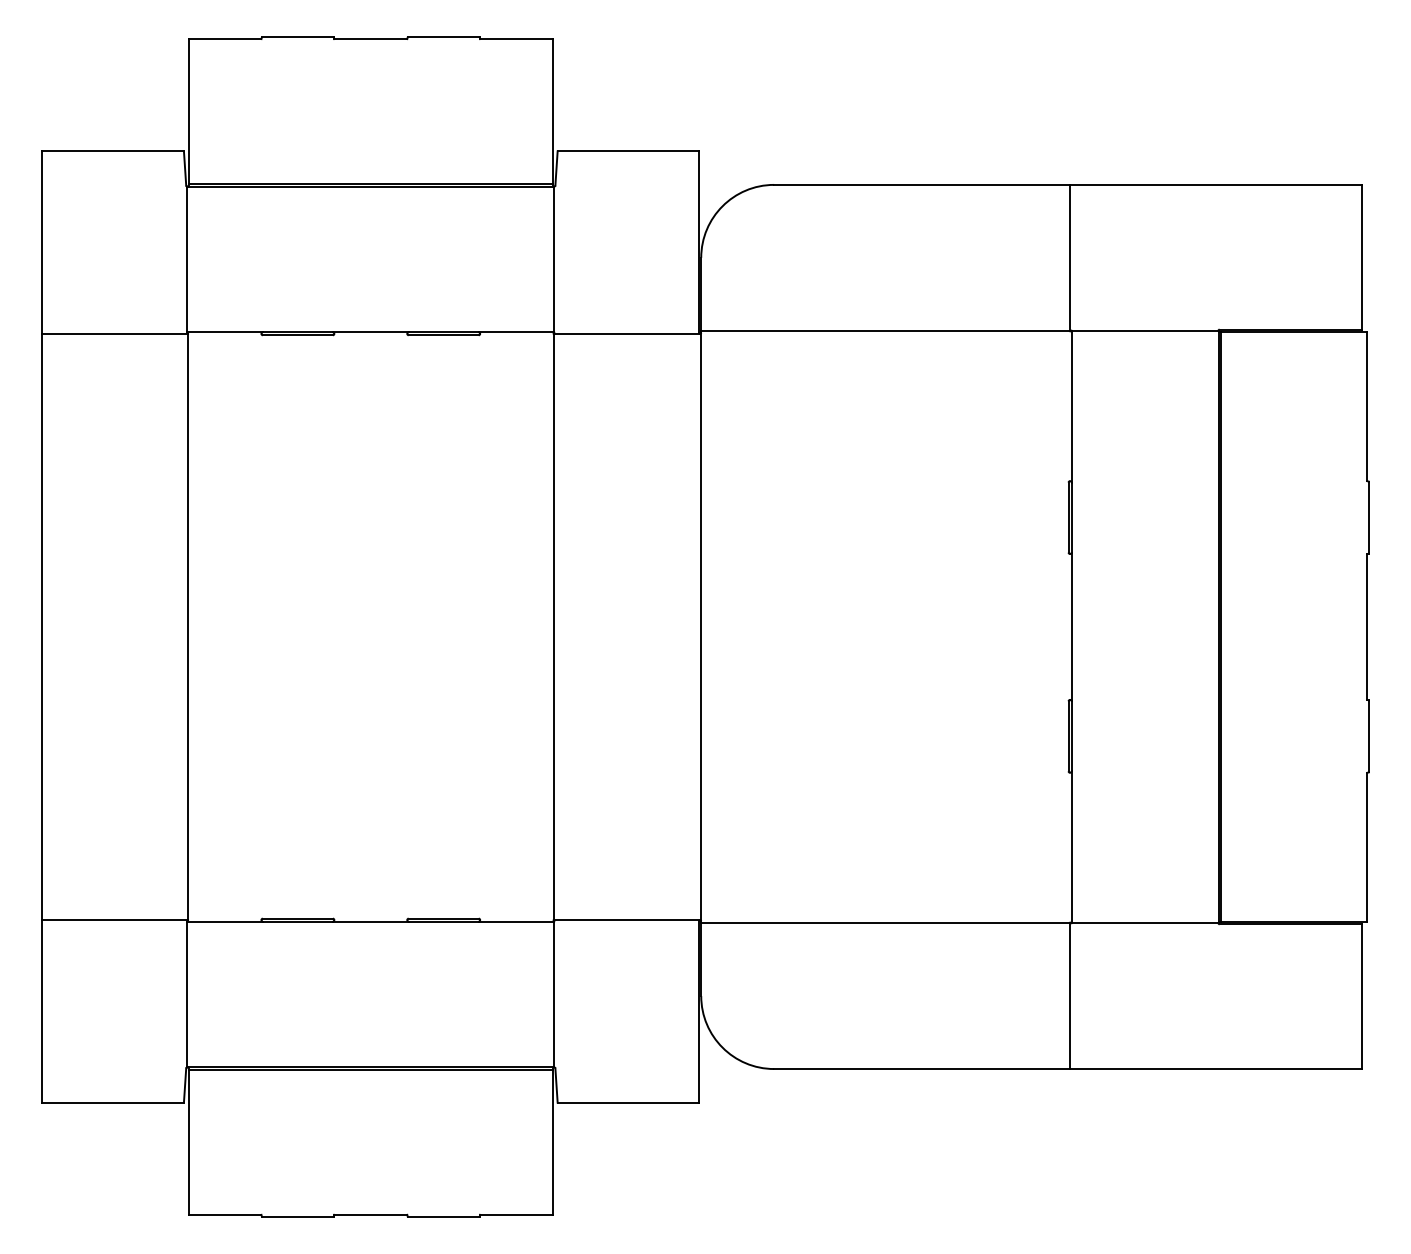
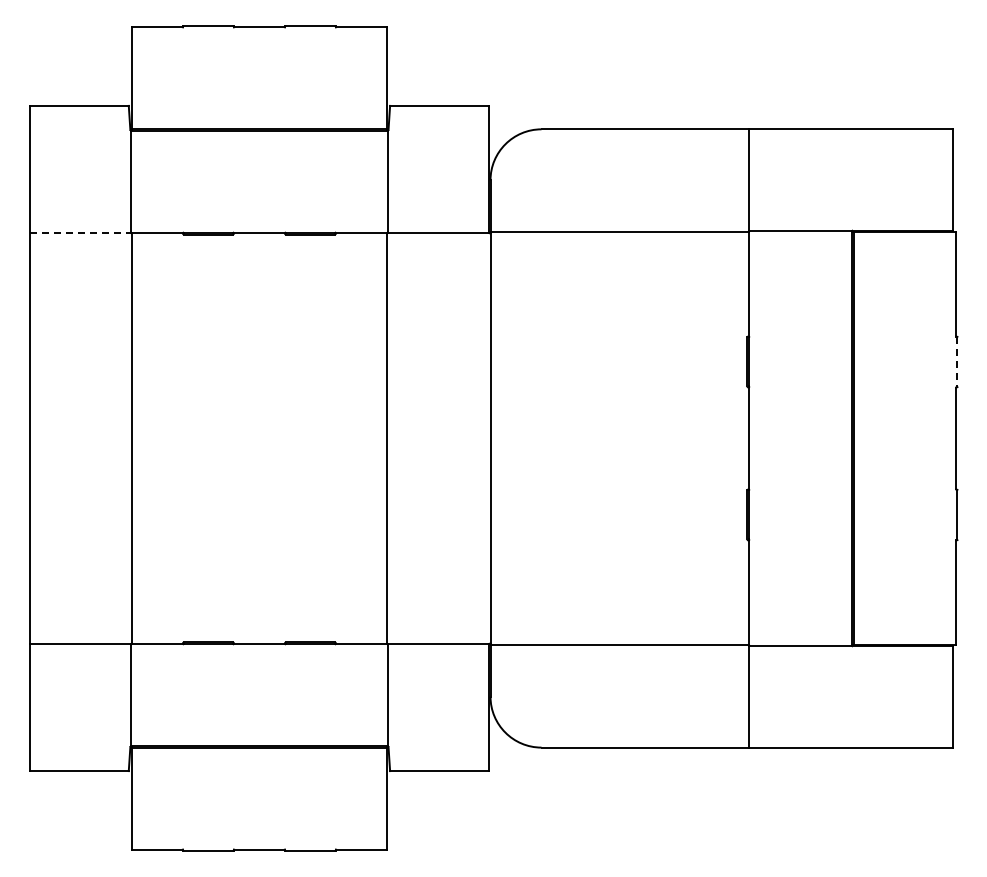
line: (114, 333) -> (80, 233), solid -> dashed
line: (1369, 518) -> (957, 362), solid -> dashed

